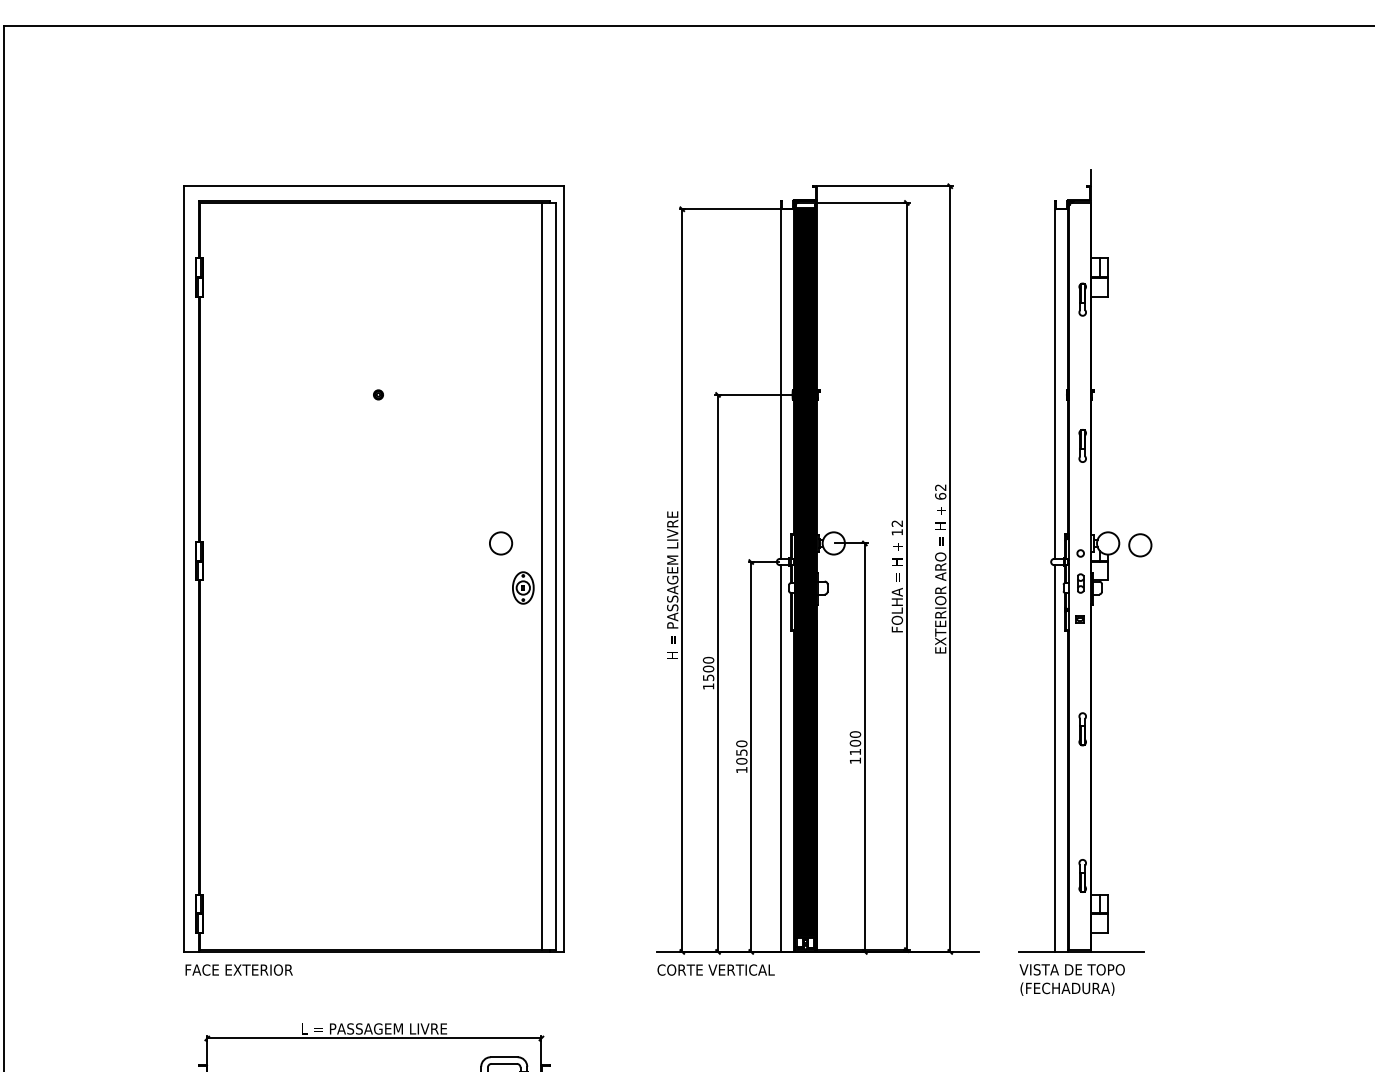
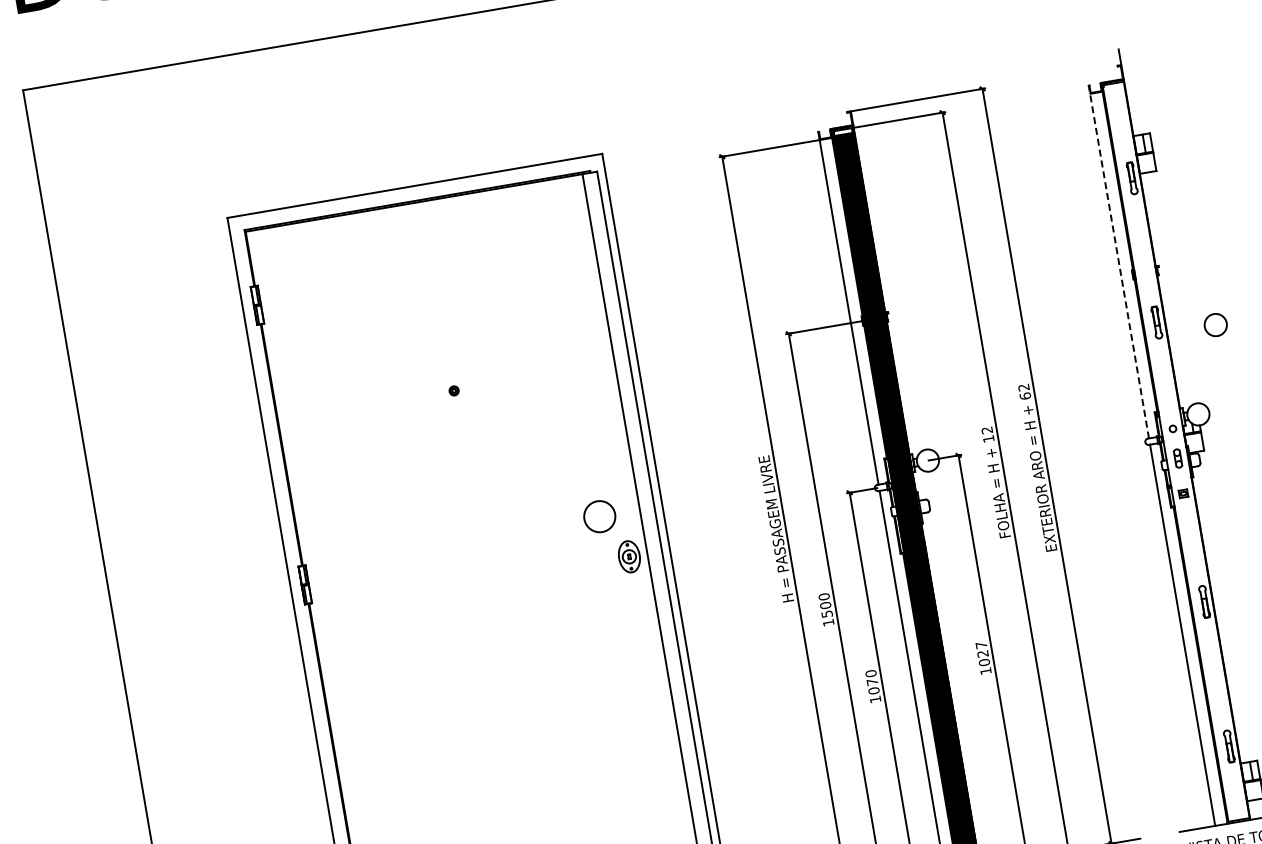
line: (1055, 379) -> (1118, 261), solid -> dashed
circle: (501, 543) -> (600, 516), size x1.4
circle: (1140, 545) -> (1215, 325), moved
text: (855, 743) -> (983, 654), 1100 -> 1027
text: (741, 752) -> (872, 682), 1050 -> 1070

